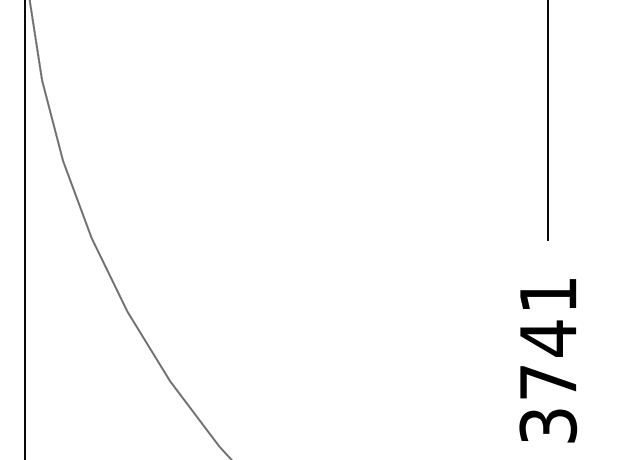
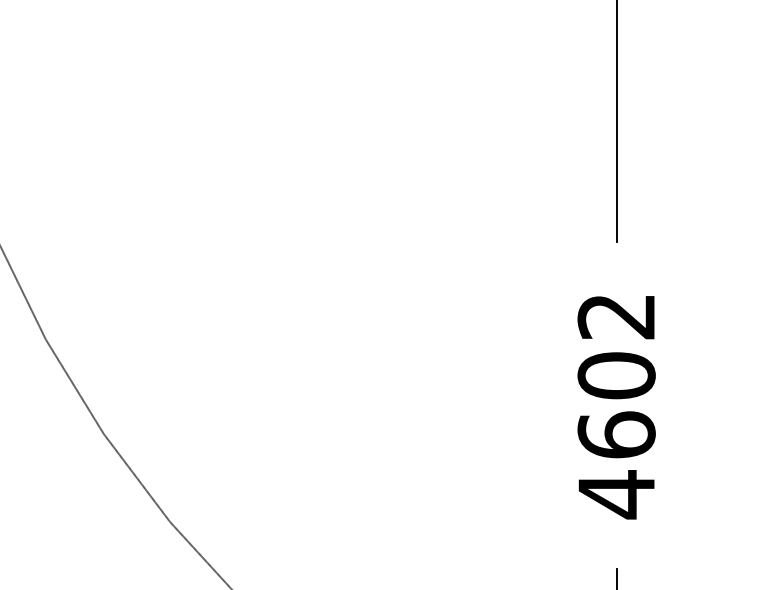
text: (548, 361) -> (617, 407), 3741 -> 4602

